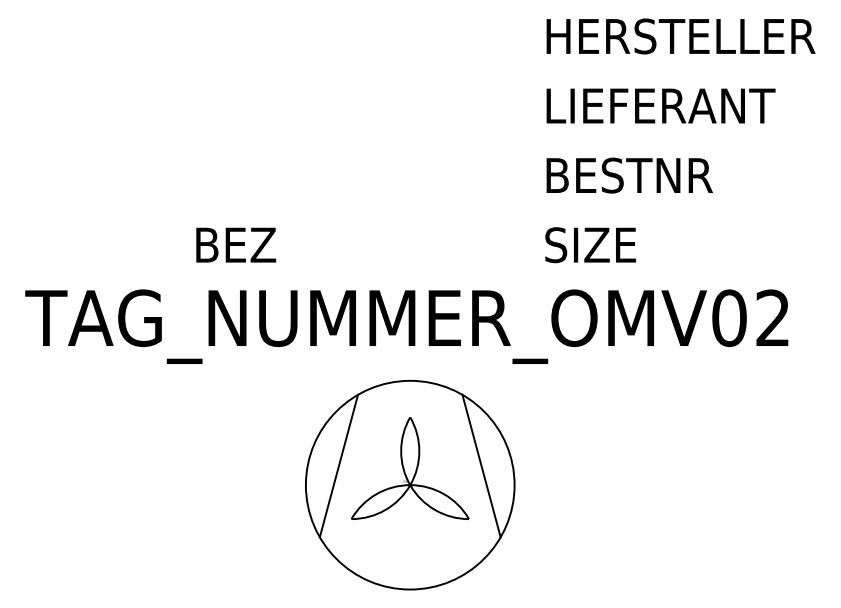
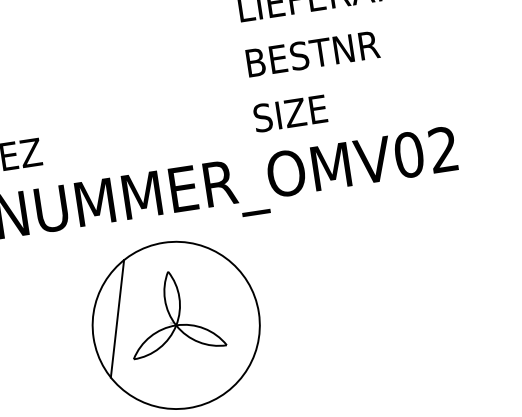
line: (481, 465) -> (230, 301), removed

